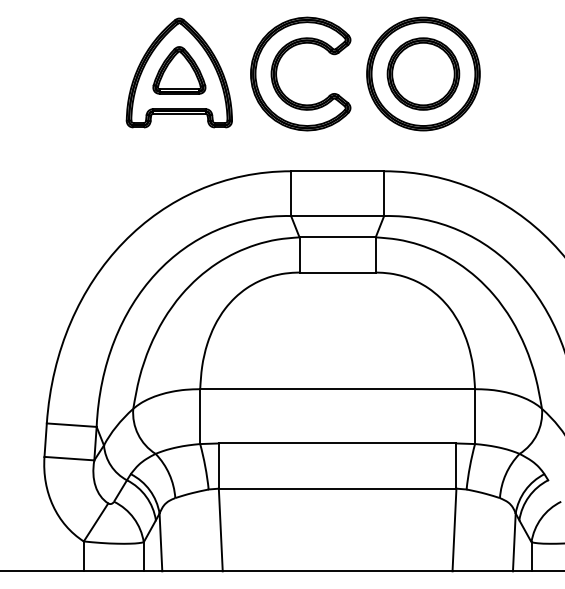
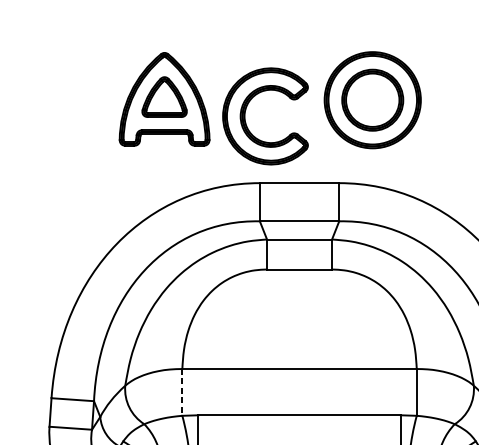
part: (277, 71) -> (245, 114), moved
line: (200, 417) -> (182, 393), solid -> dashed

